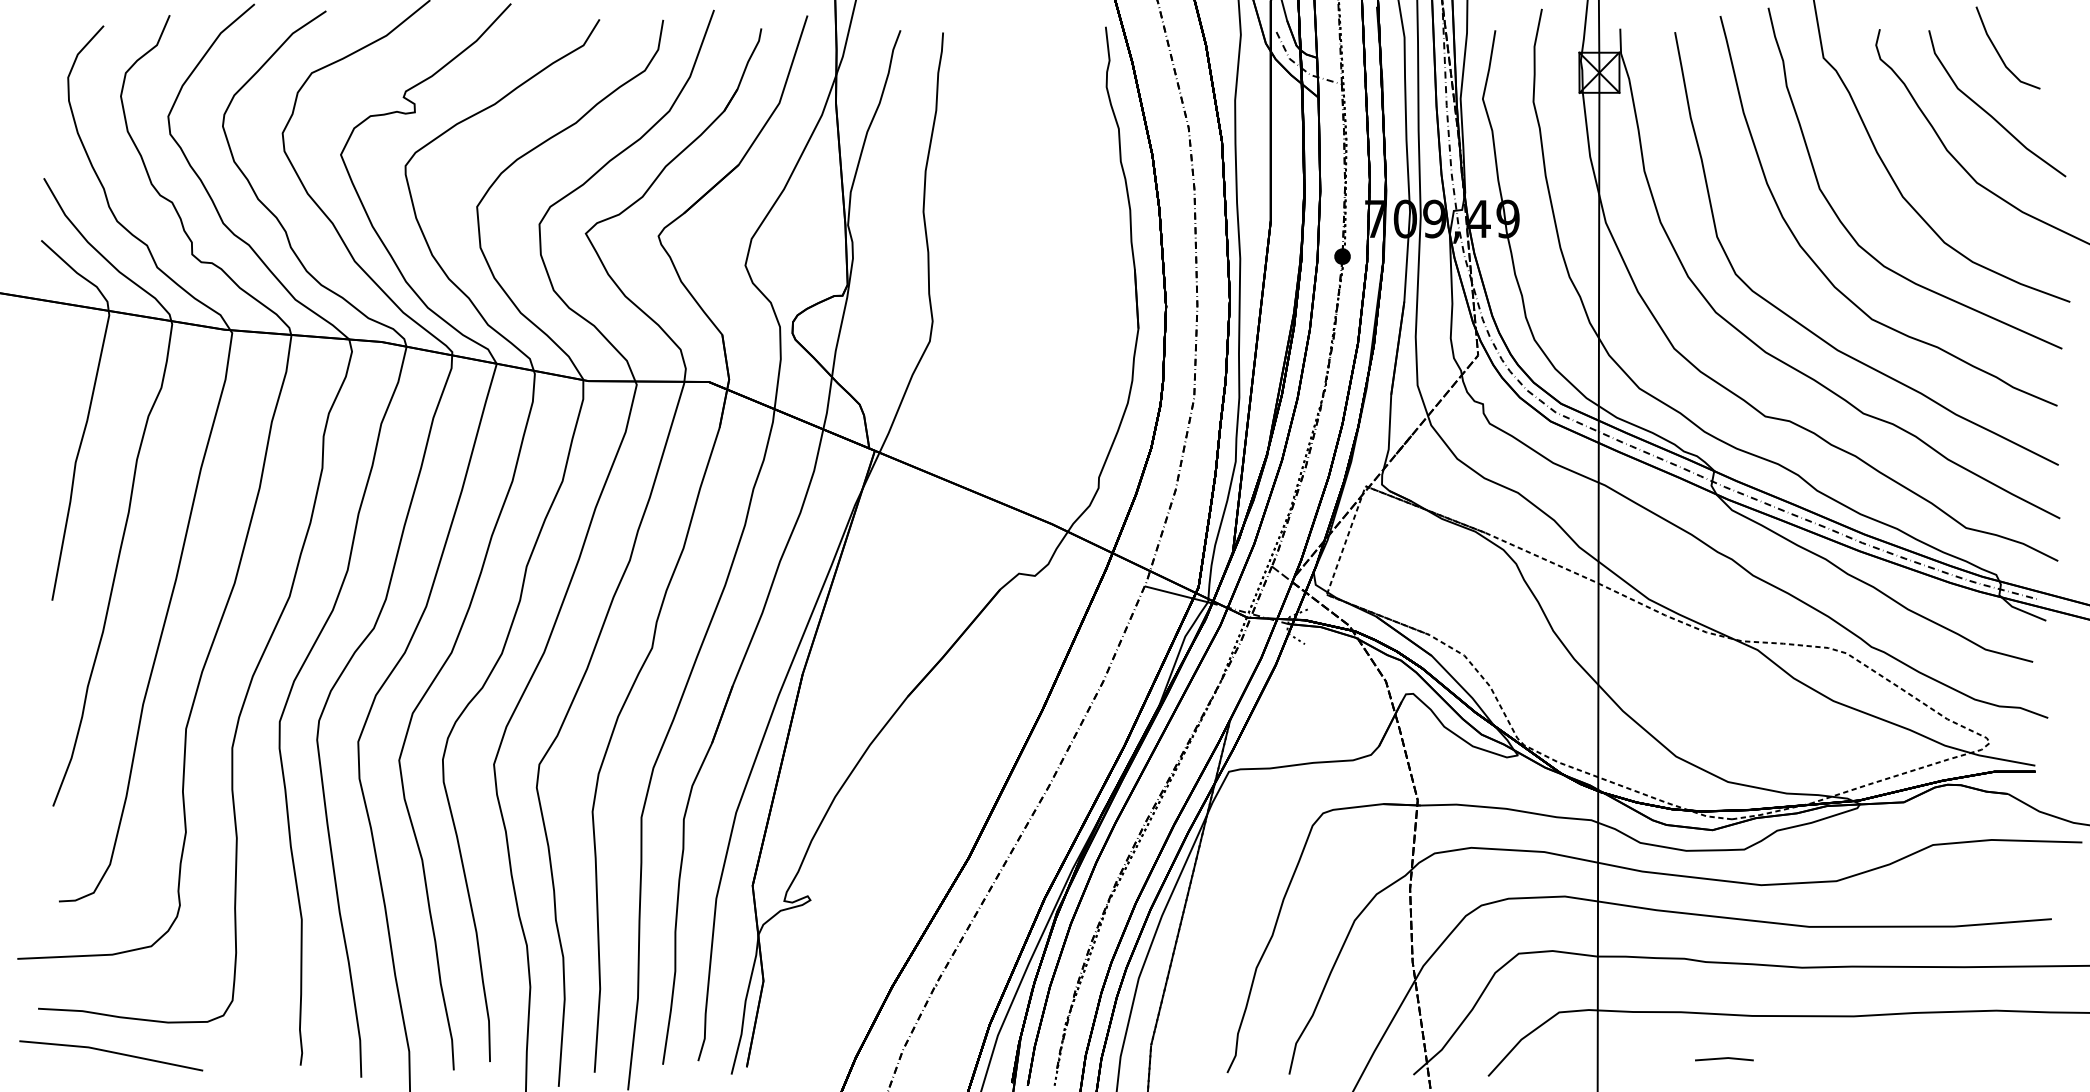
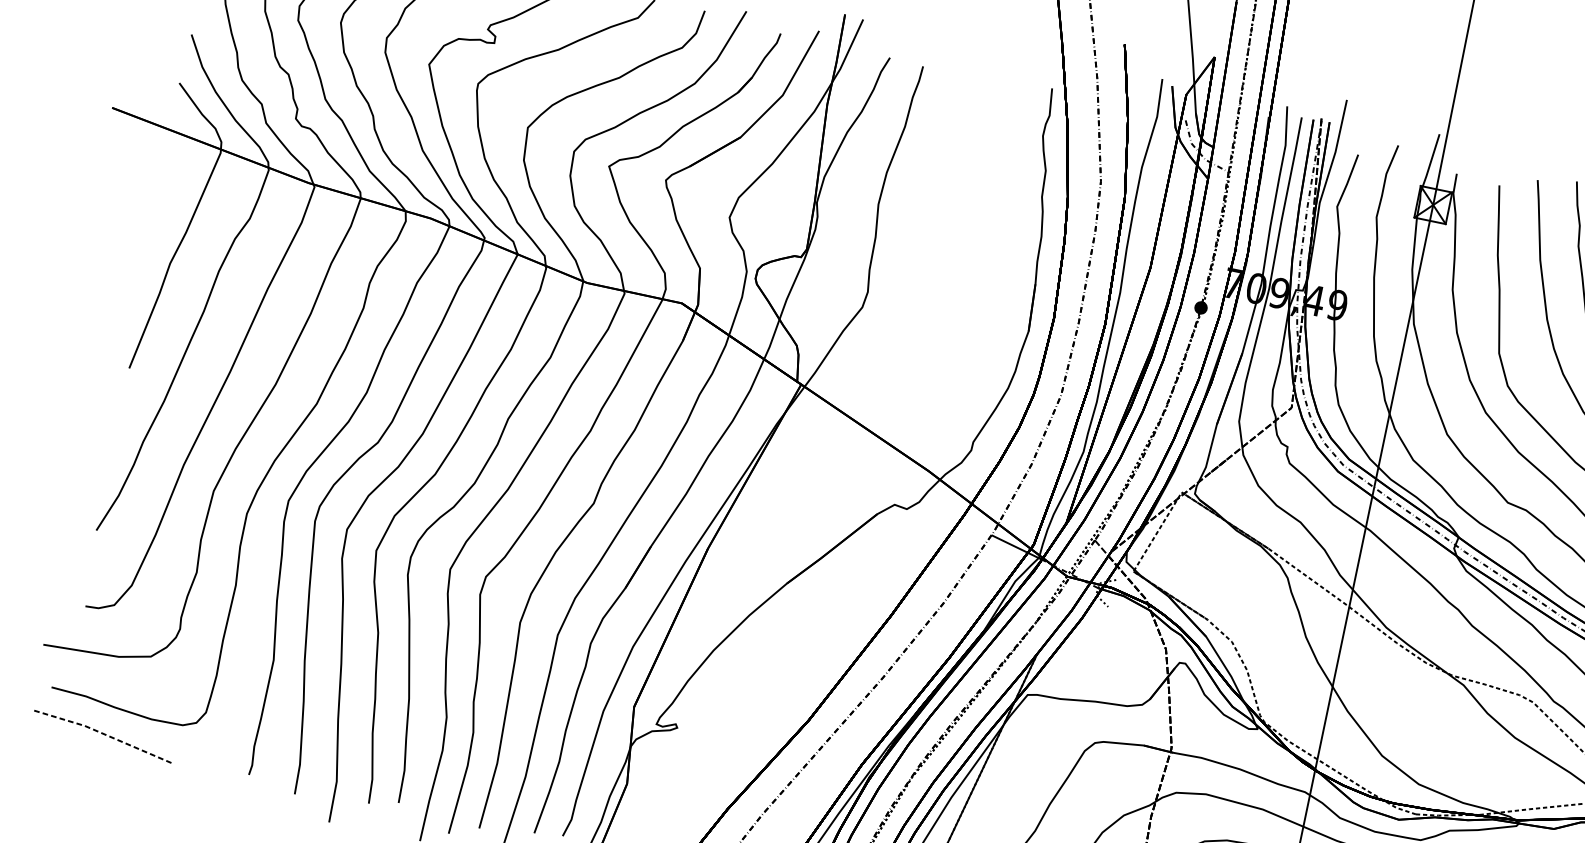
line: (111, 1051) -> (102, 732), solid -> dashed

